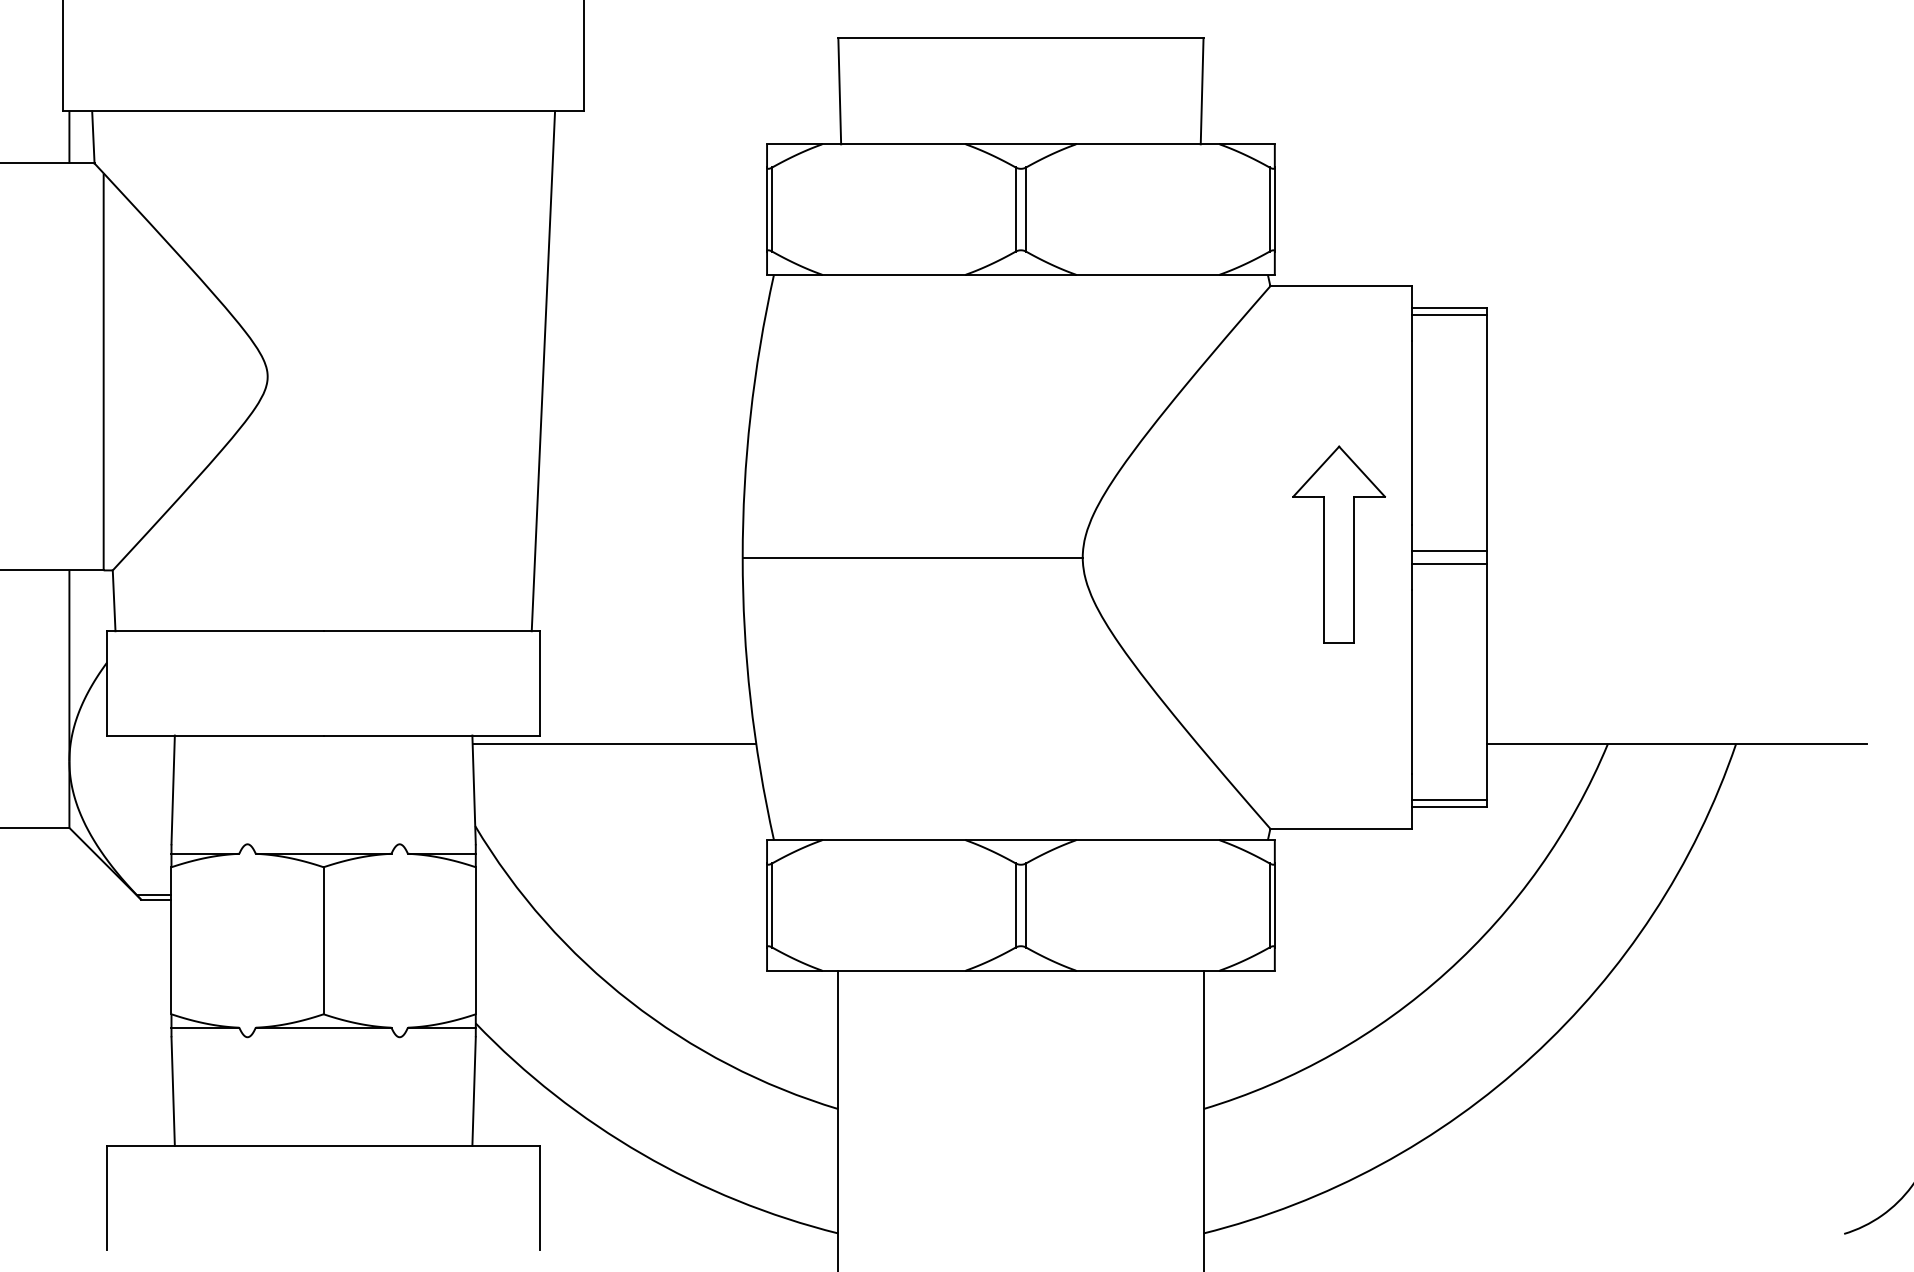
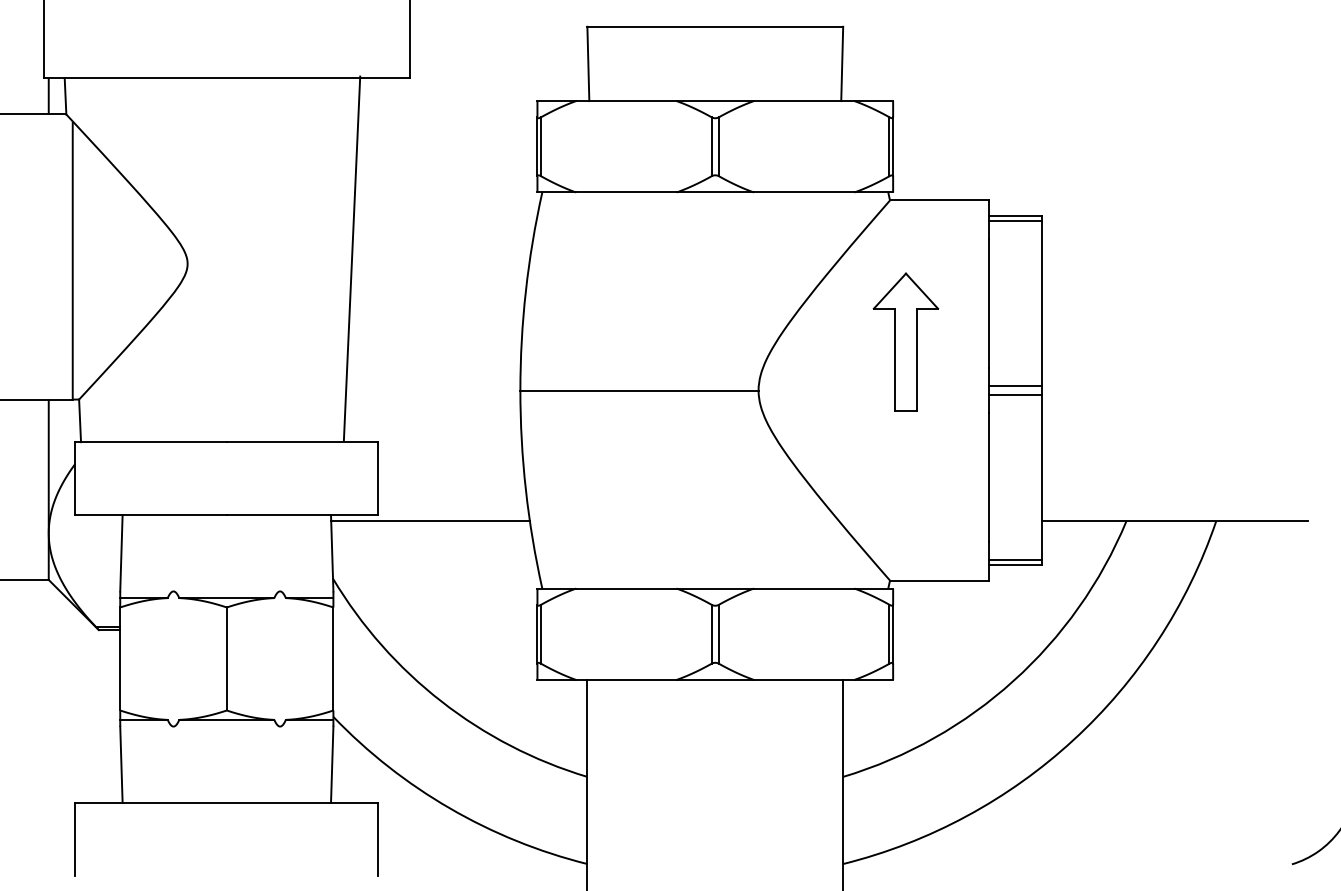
line: (543, 371) -> (352, 258), moved
part: (1338, 544) -> (905, 342), moved

